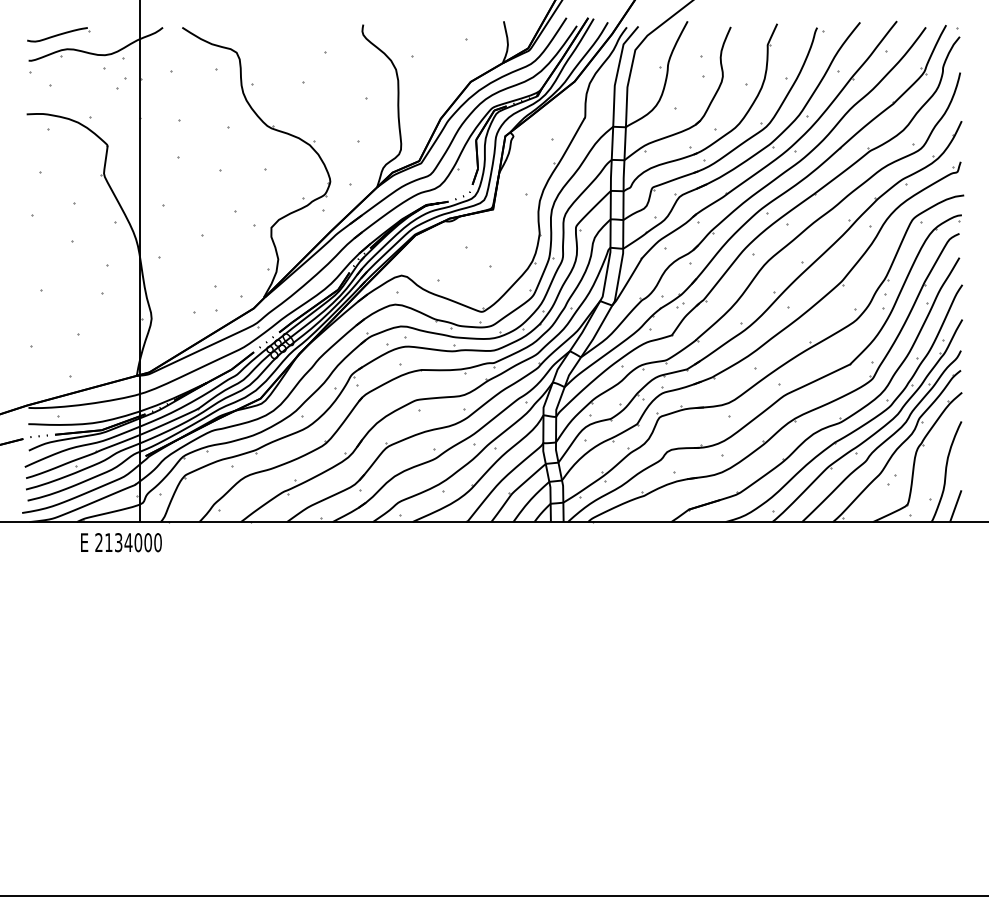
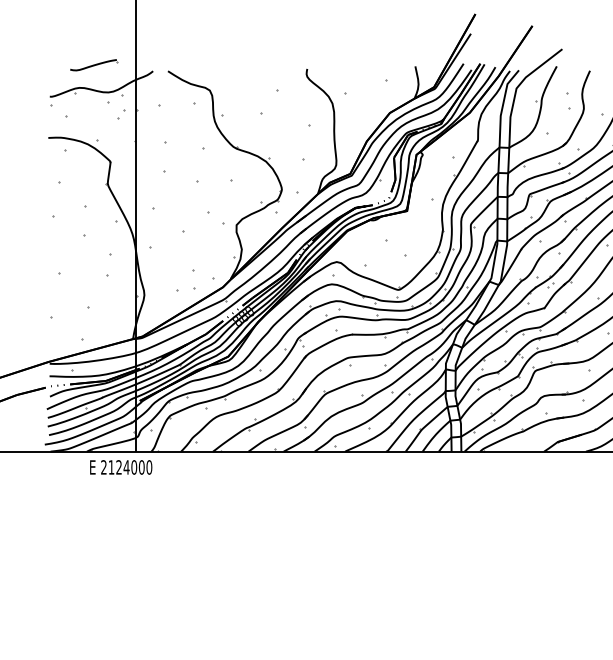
part: (58, 34) -> (94, 64), moved
text: (118, 542) -> (118, 467), 2134000 -> 2124000

